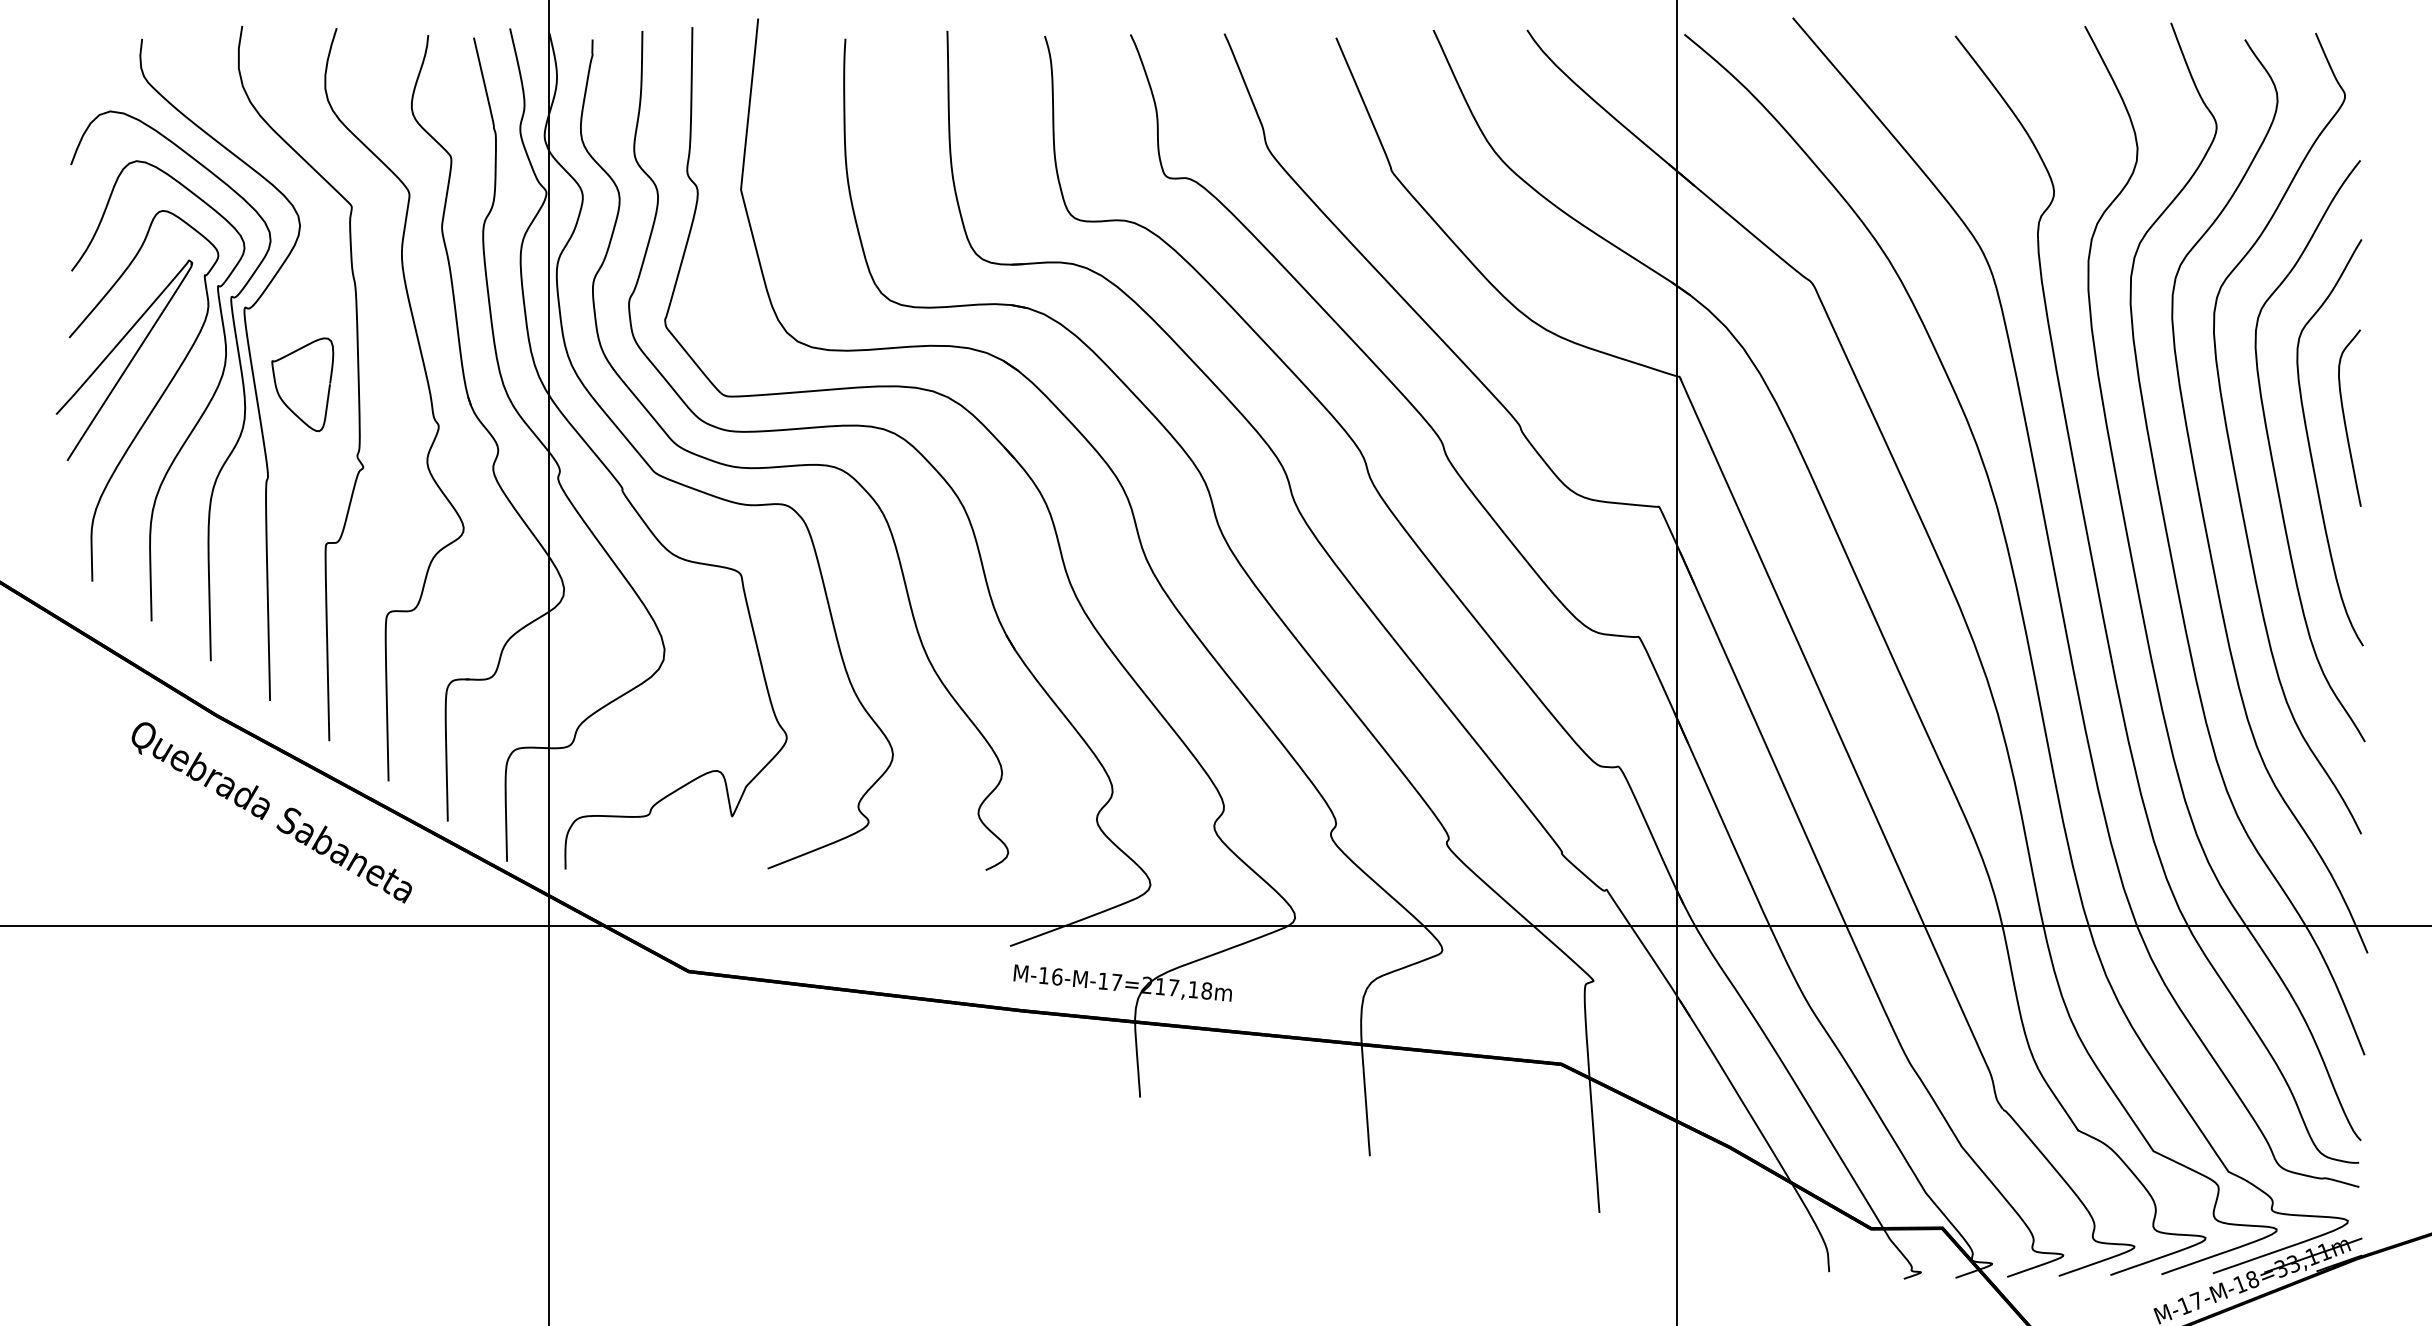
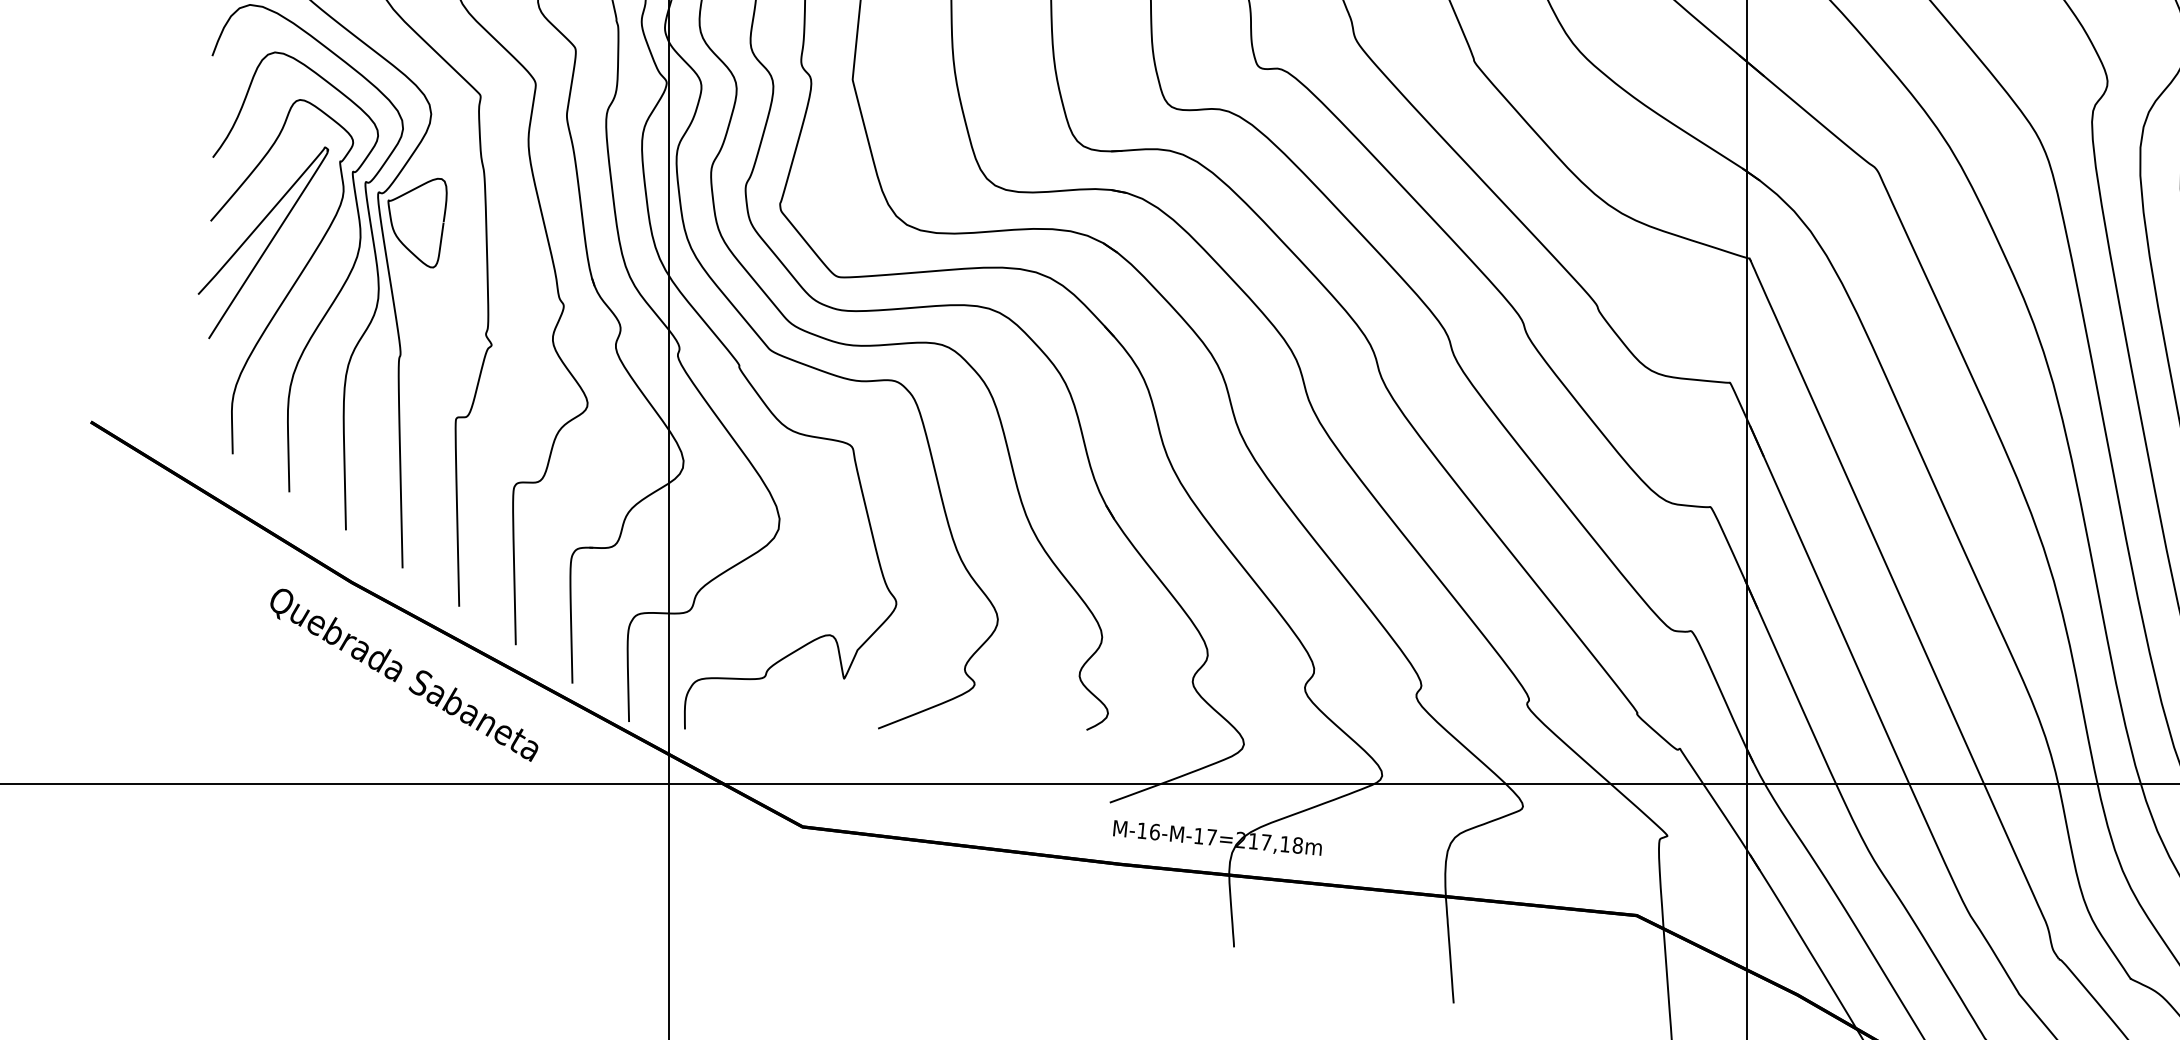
curve: (280, 395) -> (396, 233), moved

